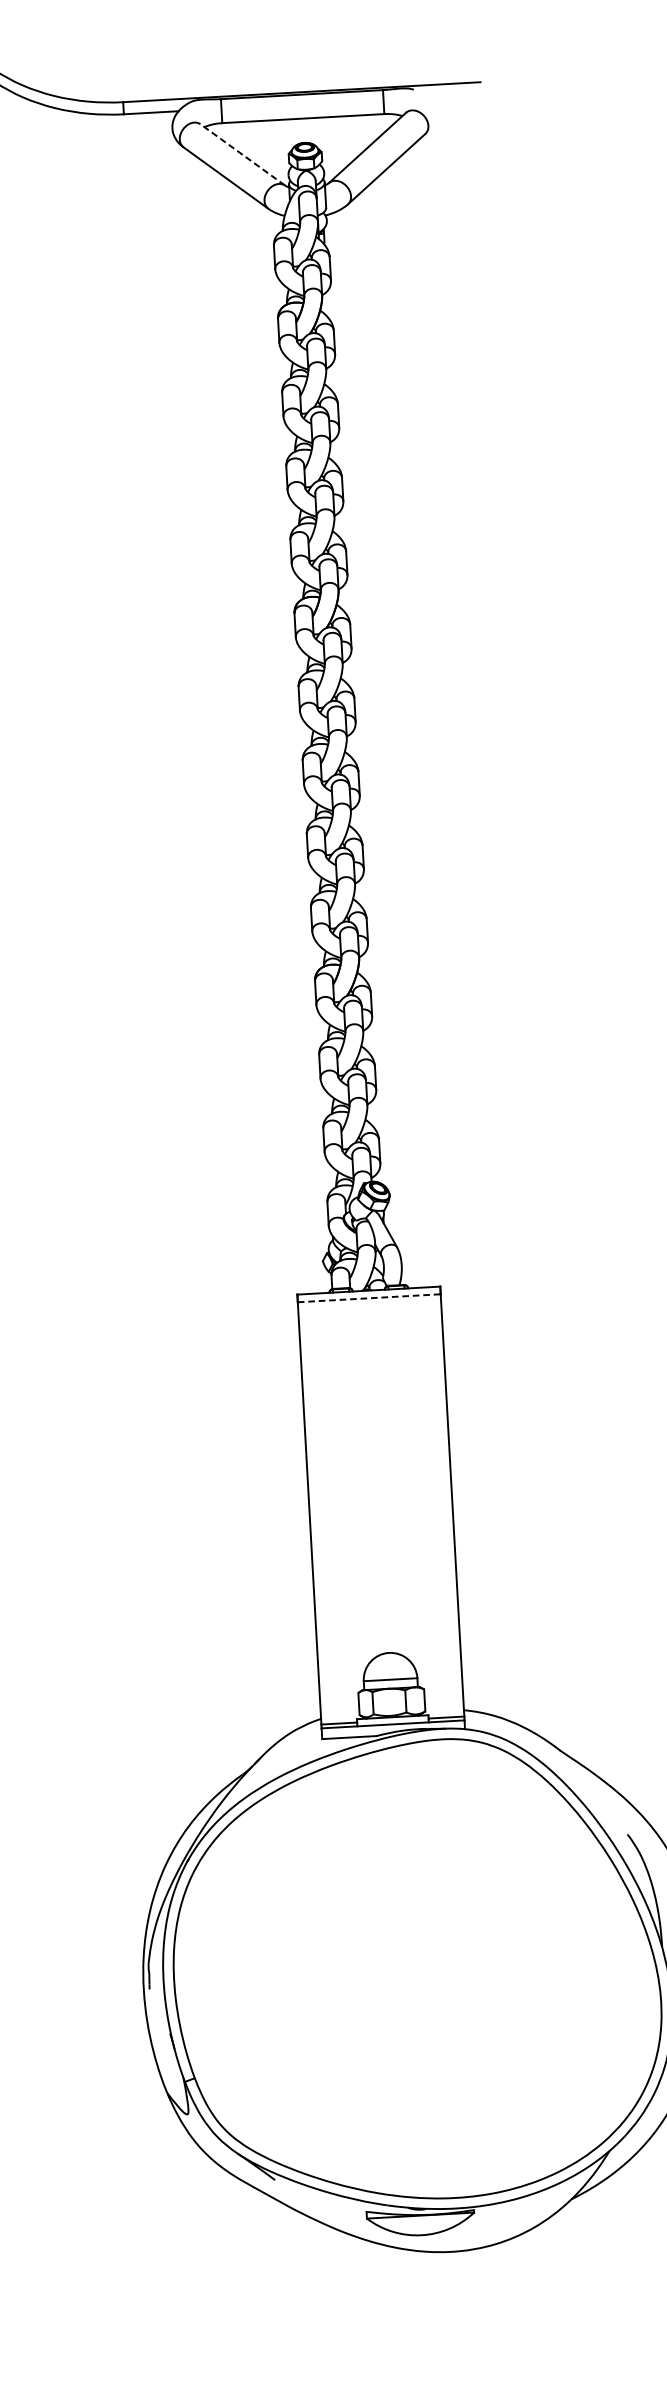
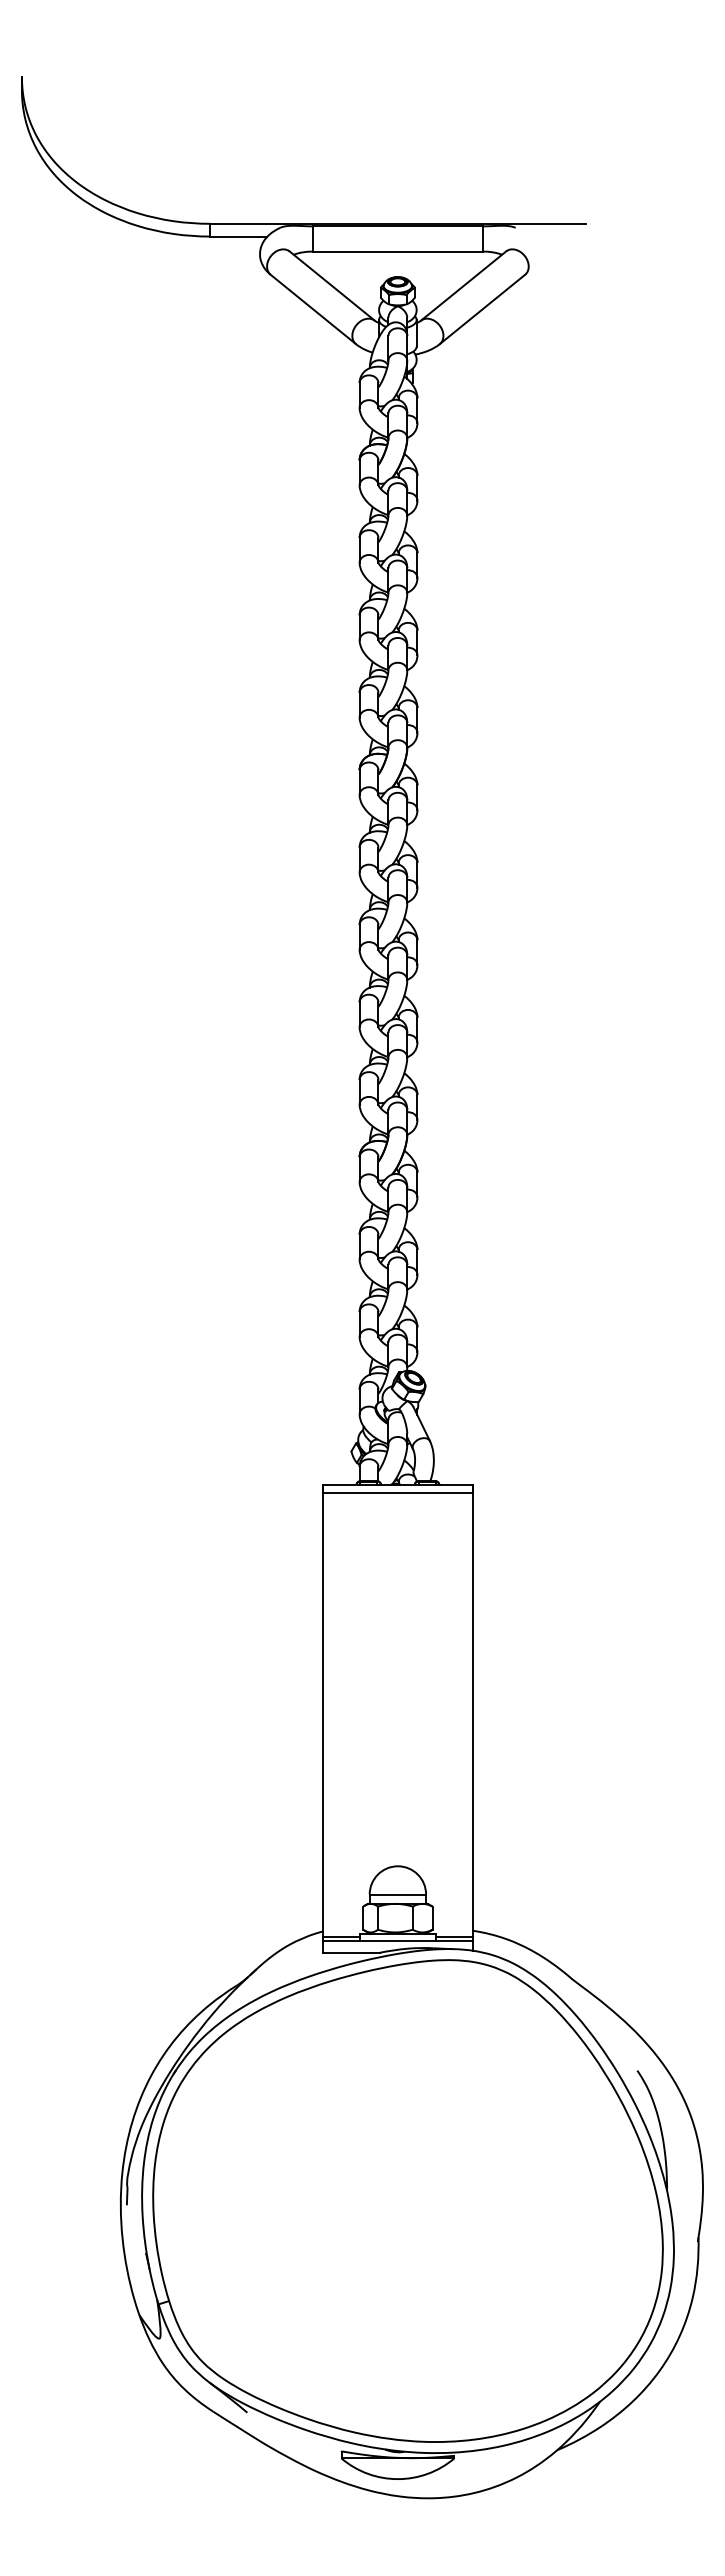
line: (243, 155) -> (332, 286), dashed -> solid
line: (369, 1298) -> (398, 1493), dashed -> solid

